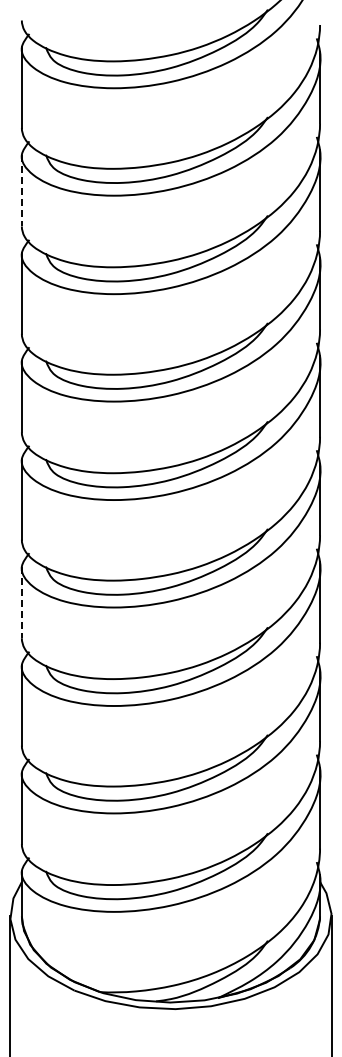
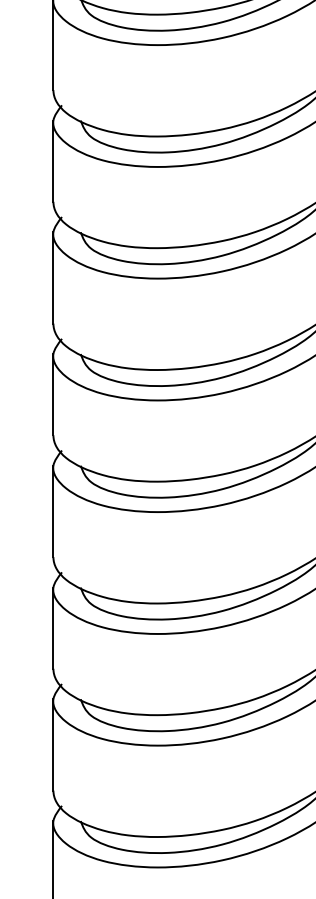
line: (21, 190) -> (52, 161), dashed -> solid
line: (21, 602) -> (52, 628), dashed -> solid

